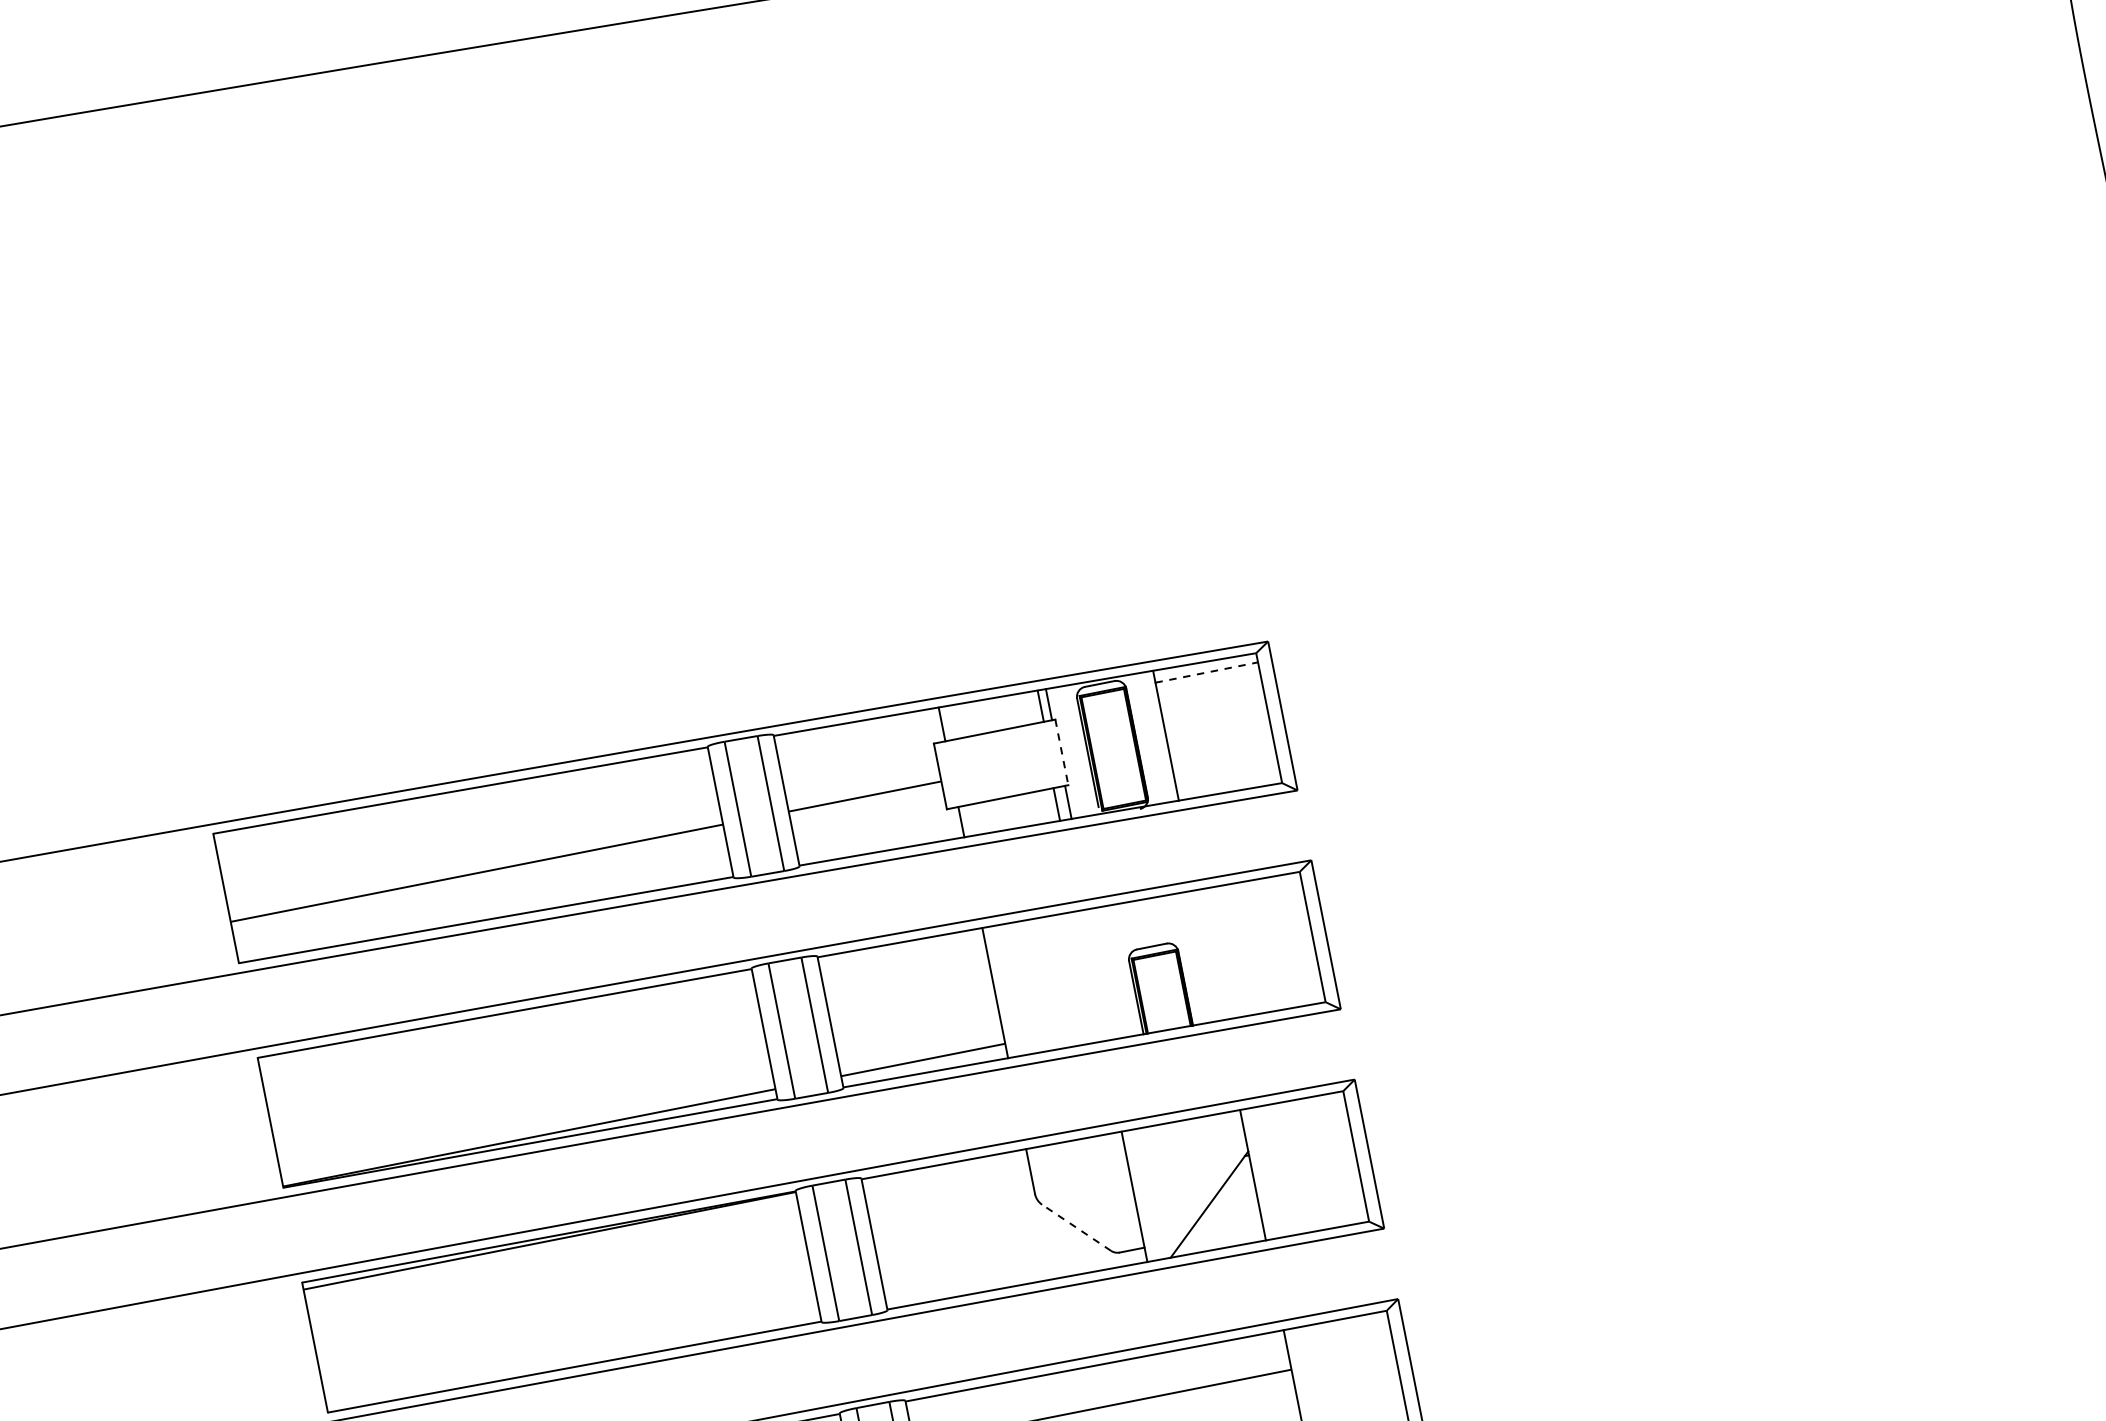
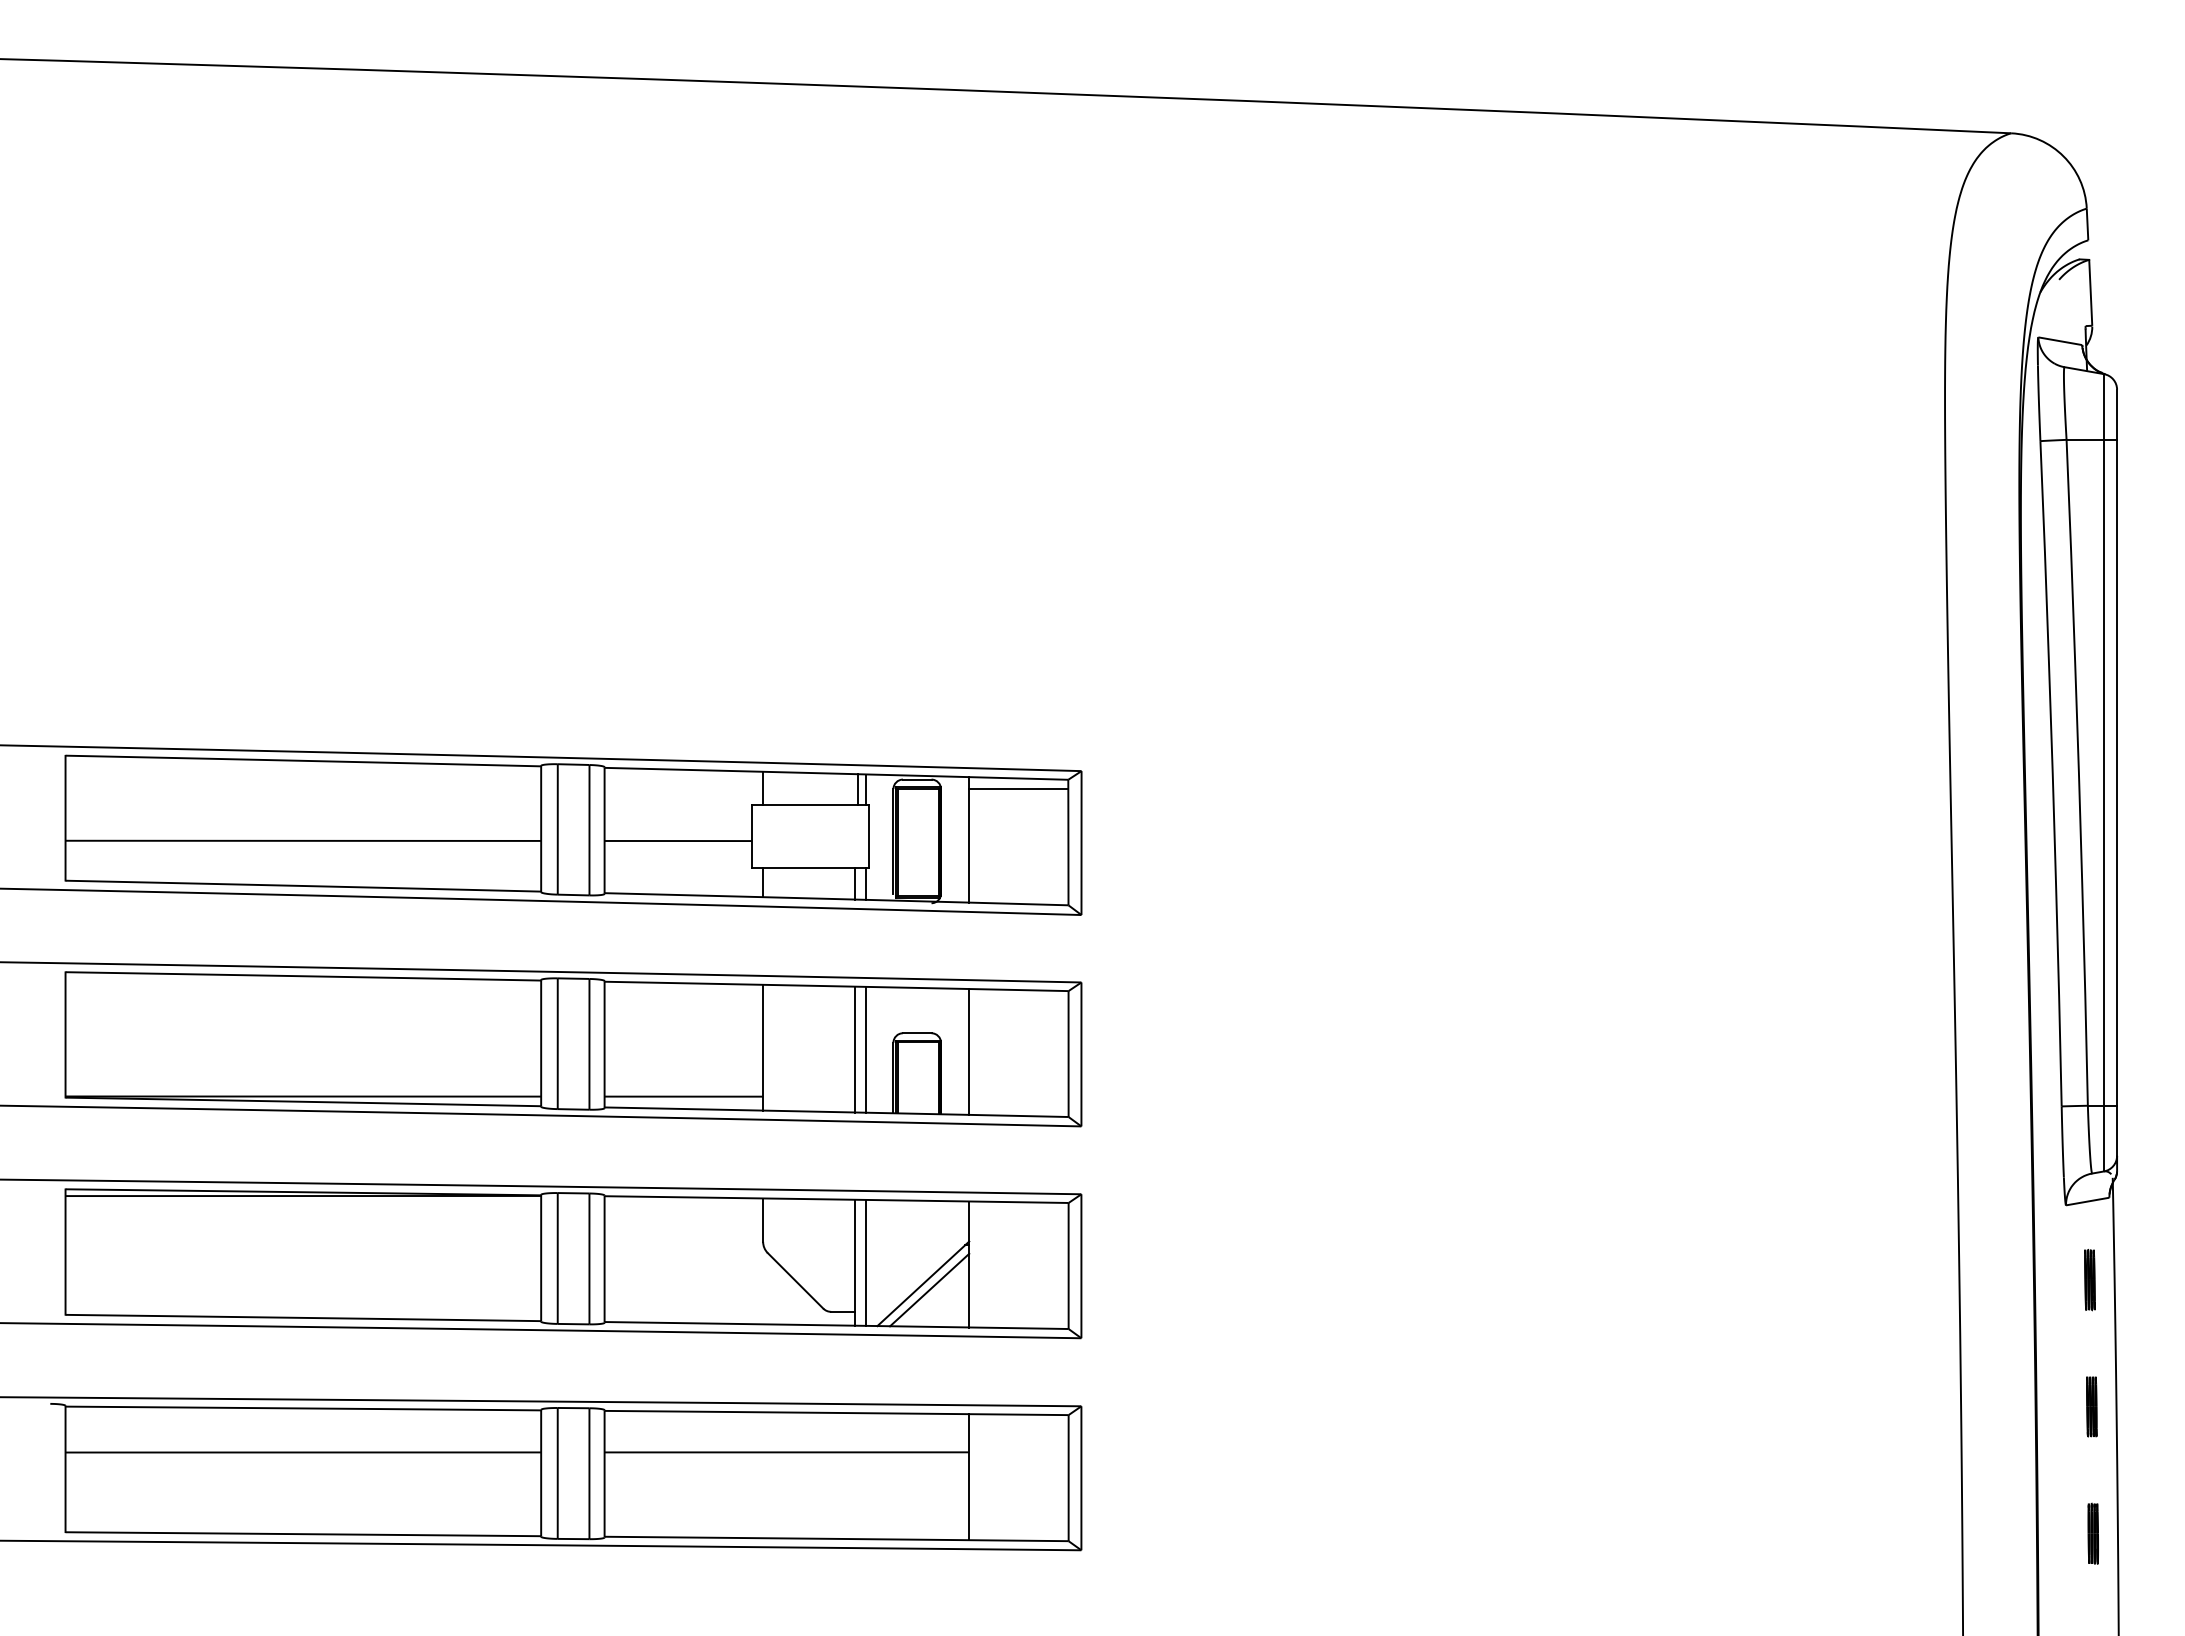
line: (1206, 672) -> (1018, 788), dashed -> solid
line: (1062, 752) -> (869, 836), dashed -> solid
line: (1209, 954) -> (969, 1051), added
line: (1102, 973) -> (866, 1049), added
line: (1091, 976) -> (855, 1049), added
line: (1146, 1194) -> (866, 1262), added
line: (1217, 1209) -> (929, 1289), added
line: (1076, 1227) -> (795, 1280), dashed -> solid

